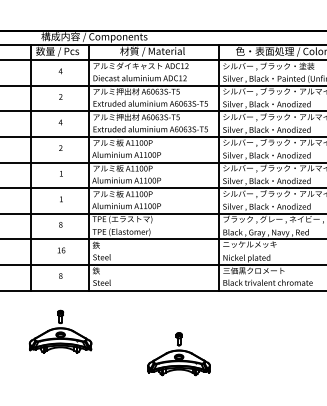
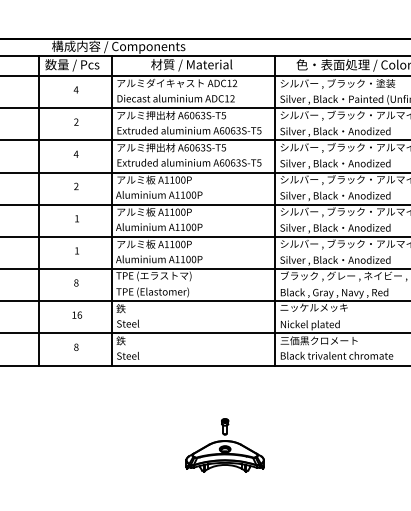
part: (60, 331) -> (75, 417), removed

